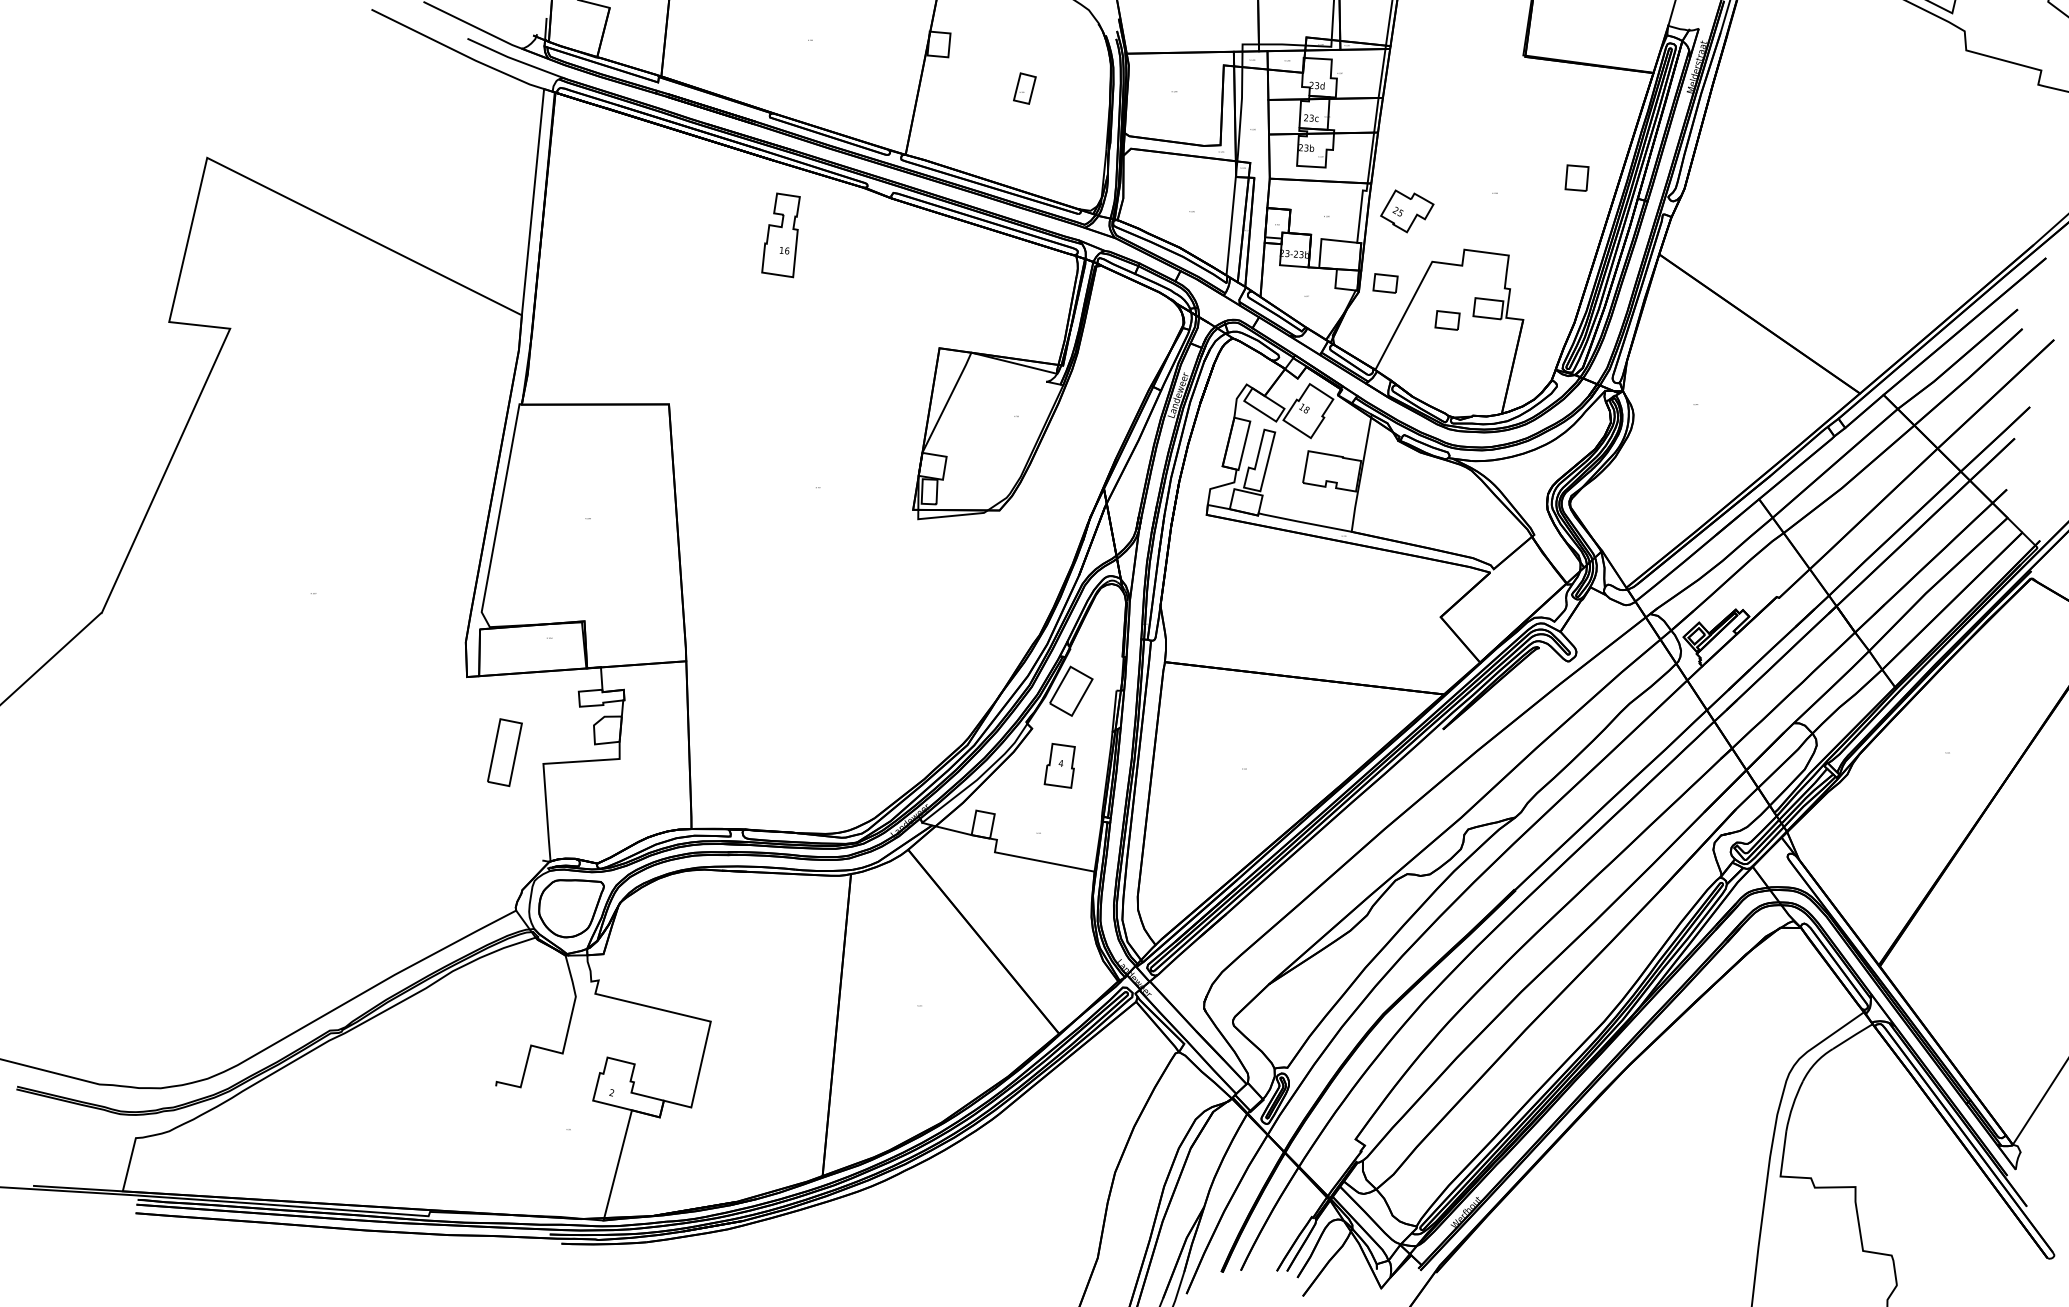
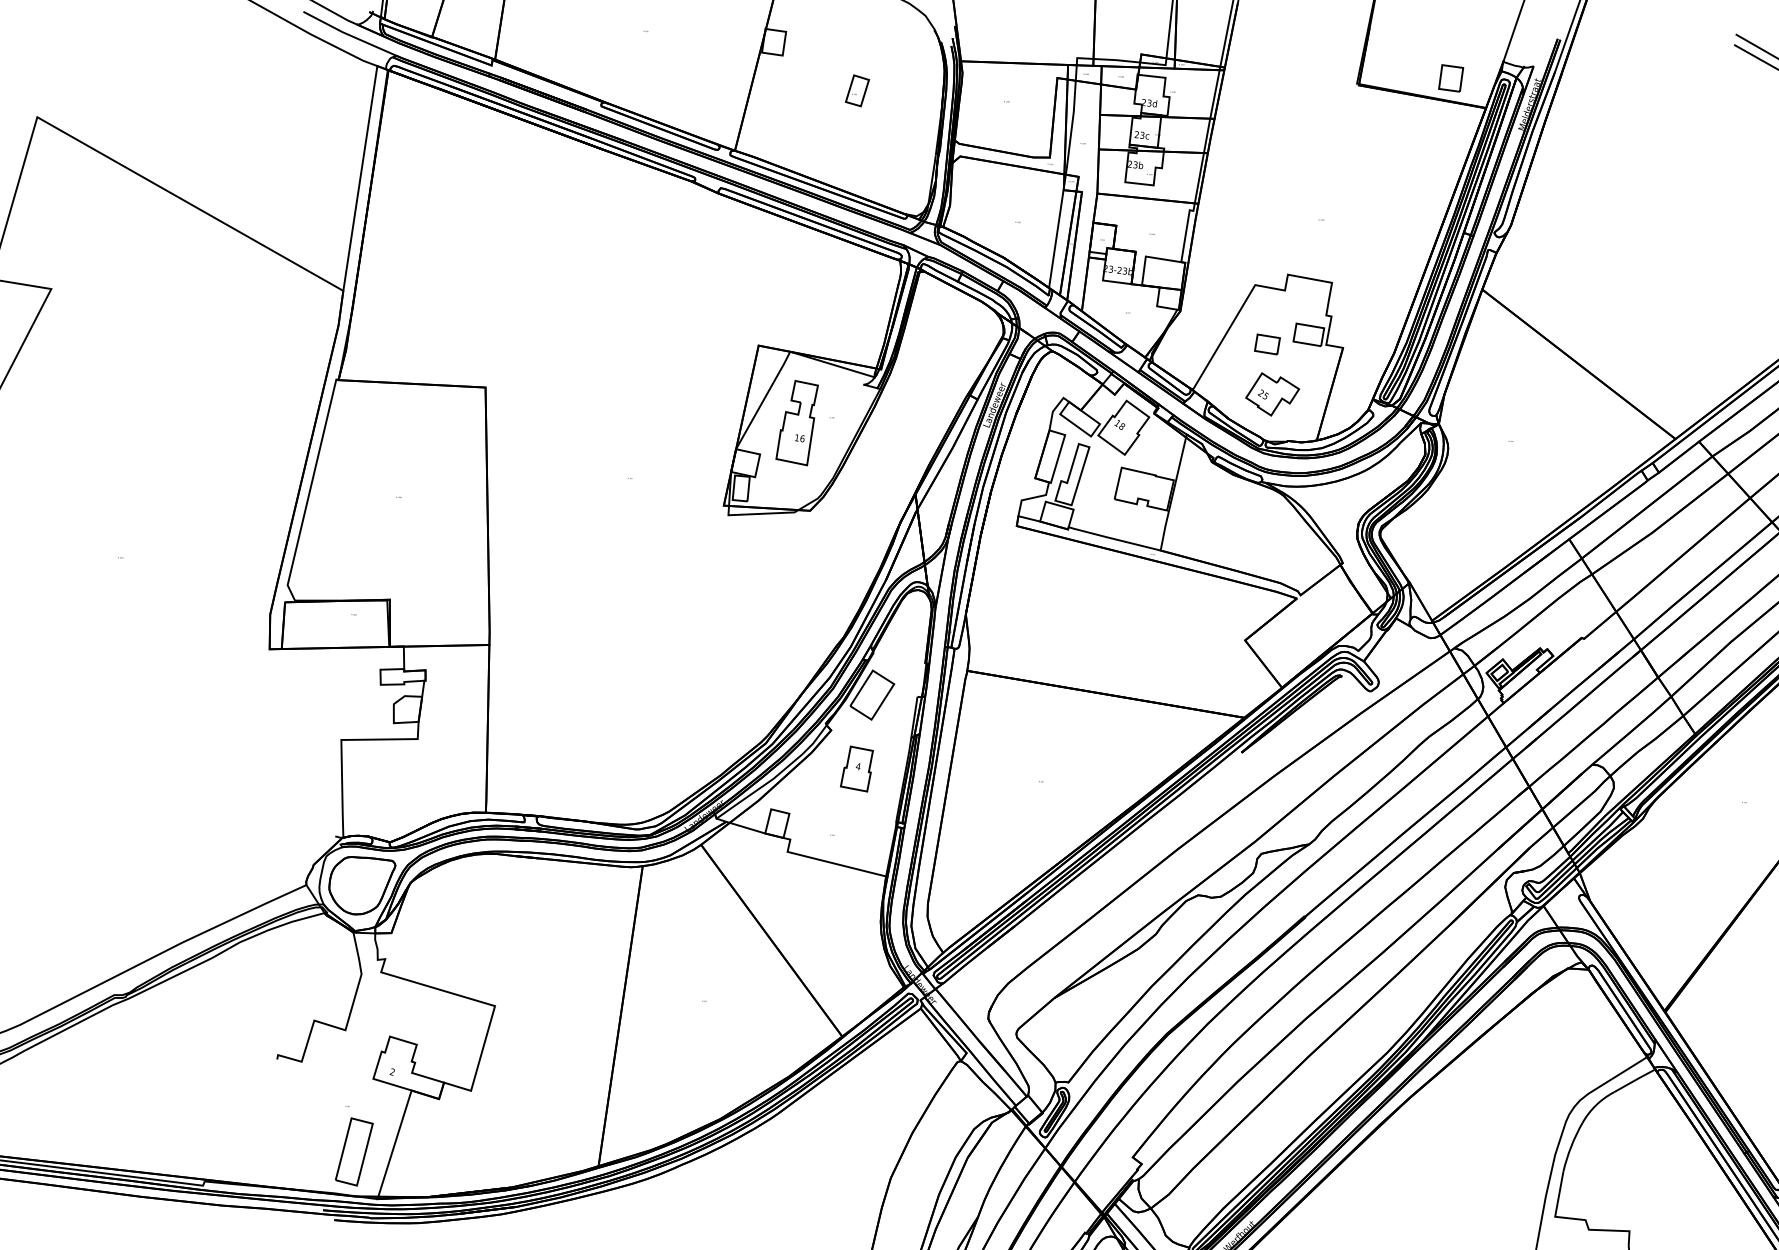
part: (1576, 177) -> (1450, 77), moved
part: (1407, 211) -> (1272, 394), moved
part: (780, 235) -> (796, 422), moved
part: (1385, 283) -> (1207, 304), removed
part: (504, 752) -> (353, 1151), moved

